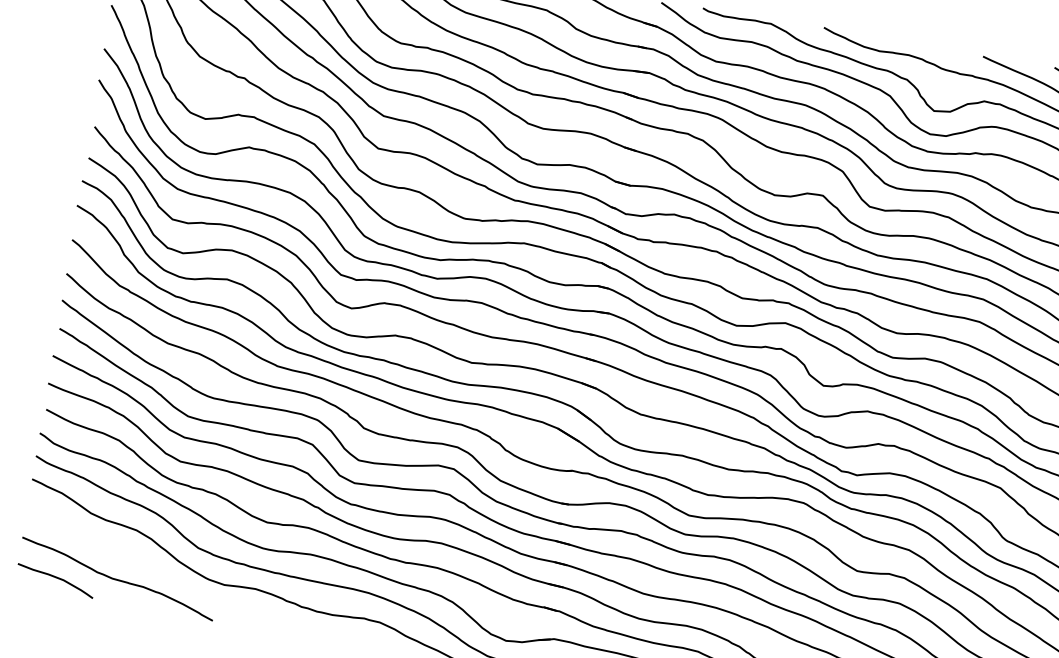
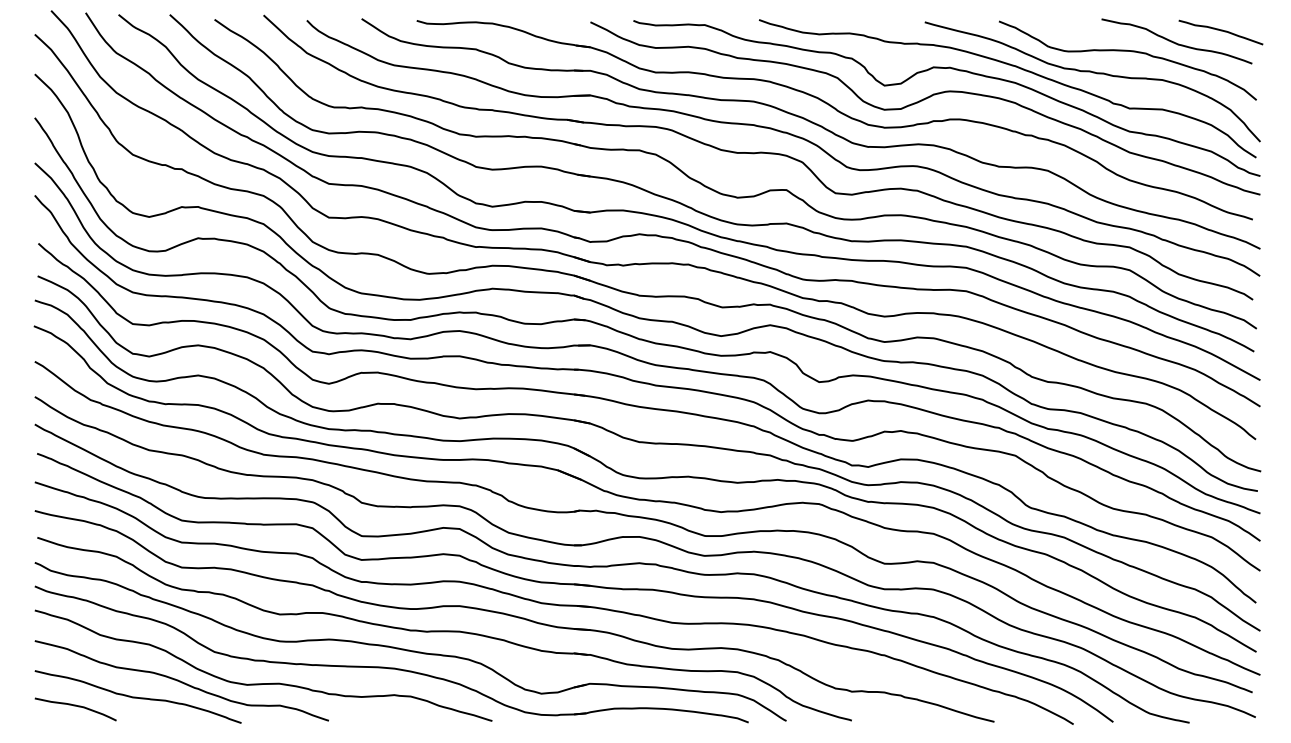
curve: (160, 570) -> (180, 680), added

